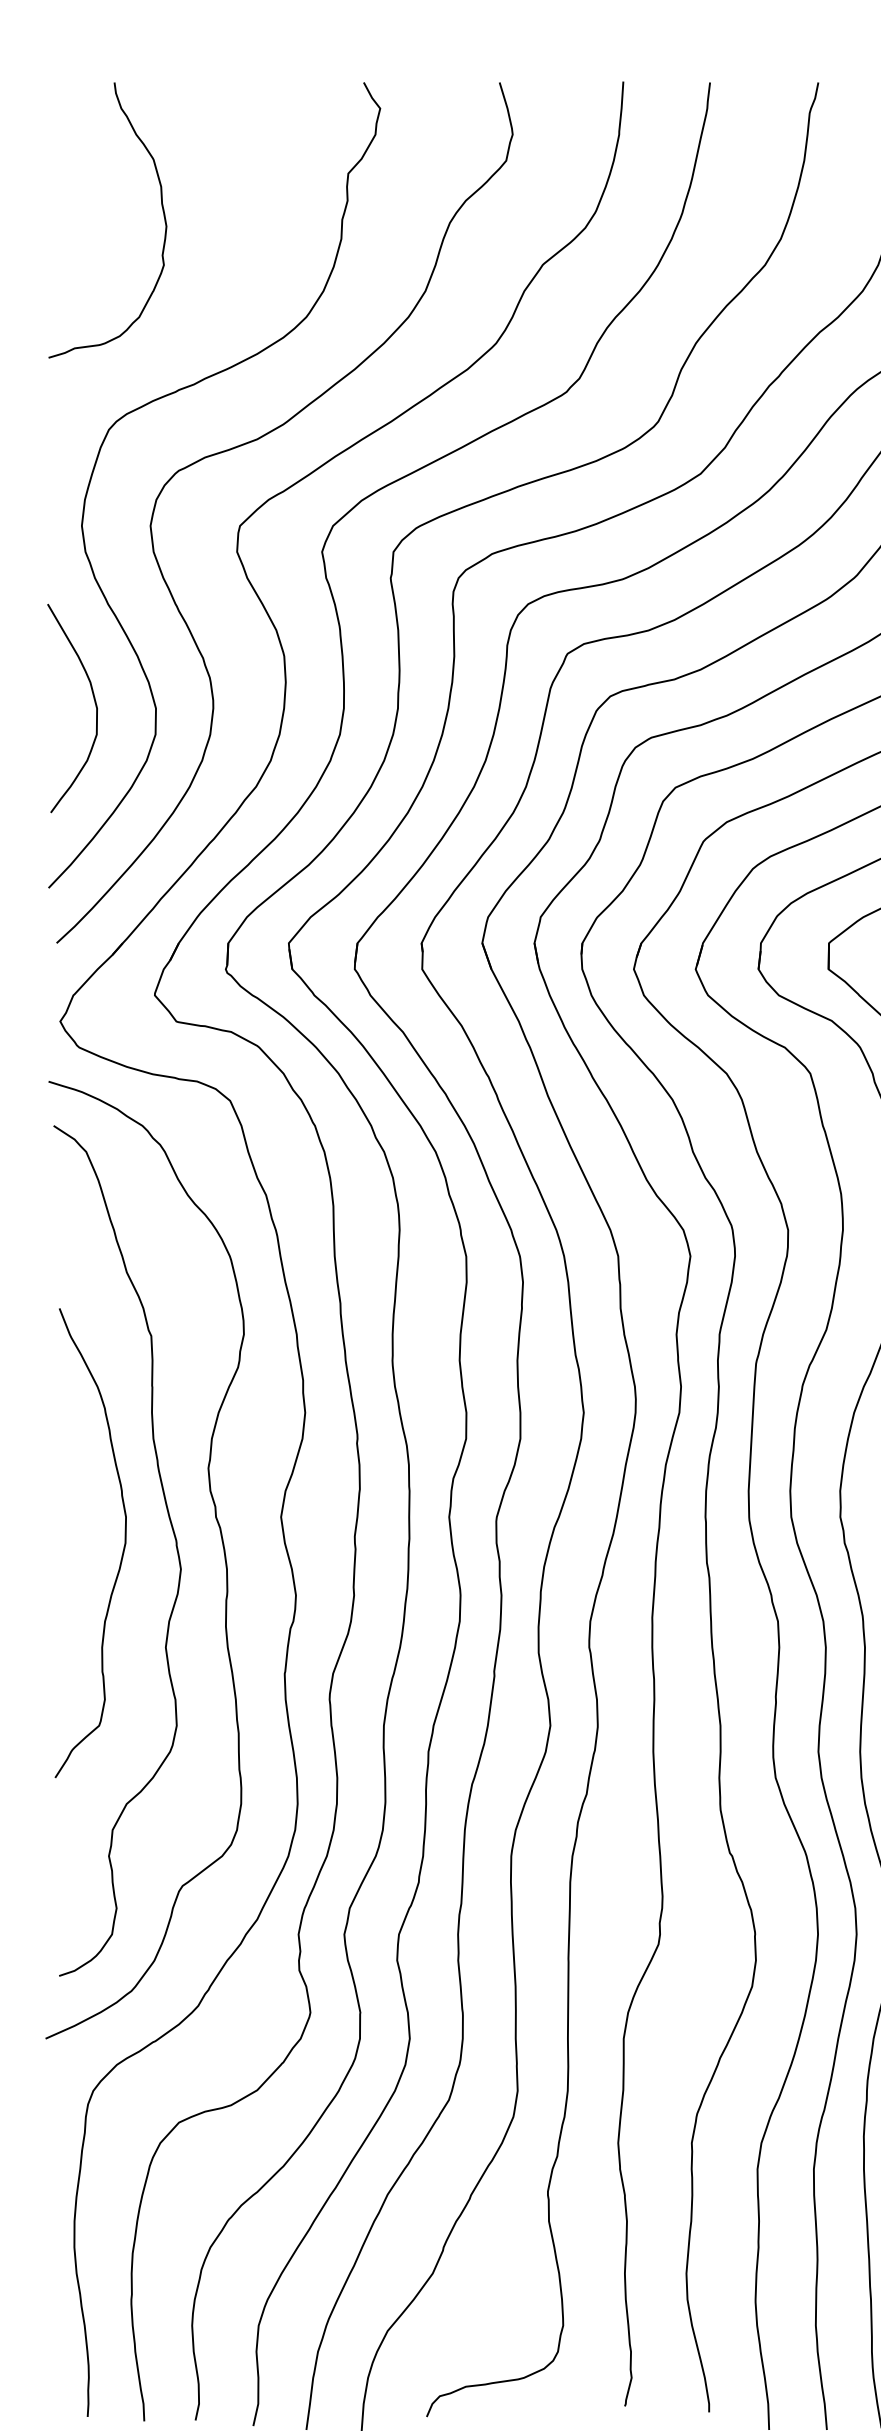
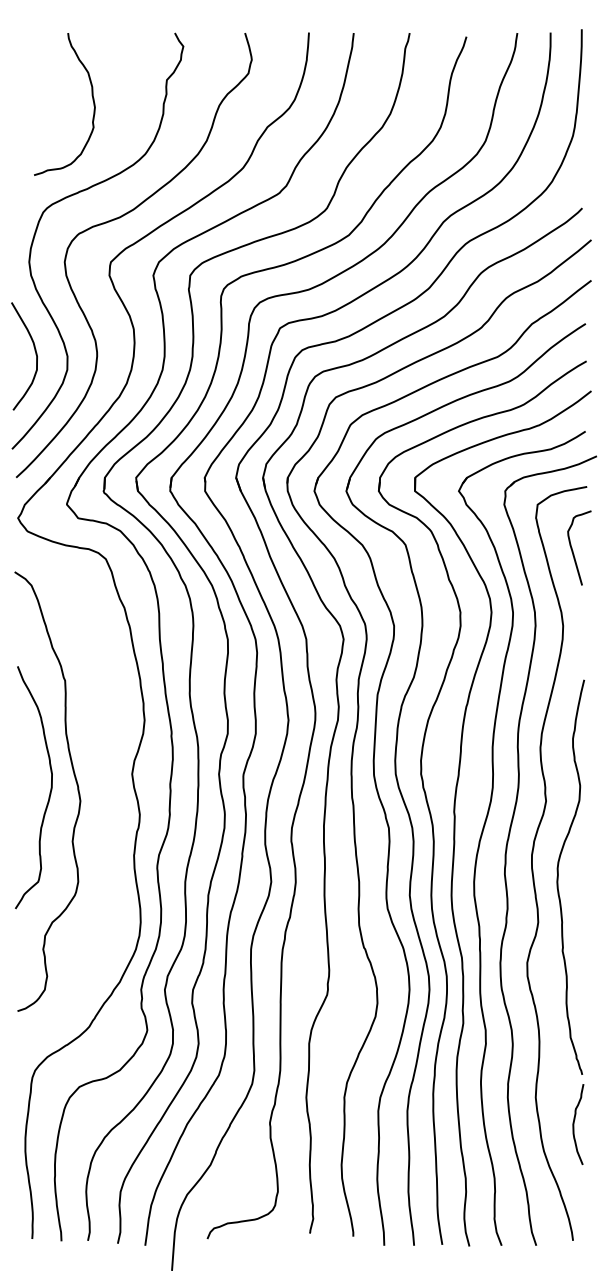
curve: (161, 213) -> (92, 100), moved
curve: (221, 1548) -> (101, 790), removed

